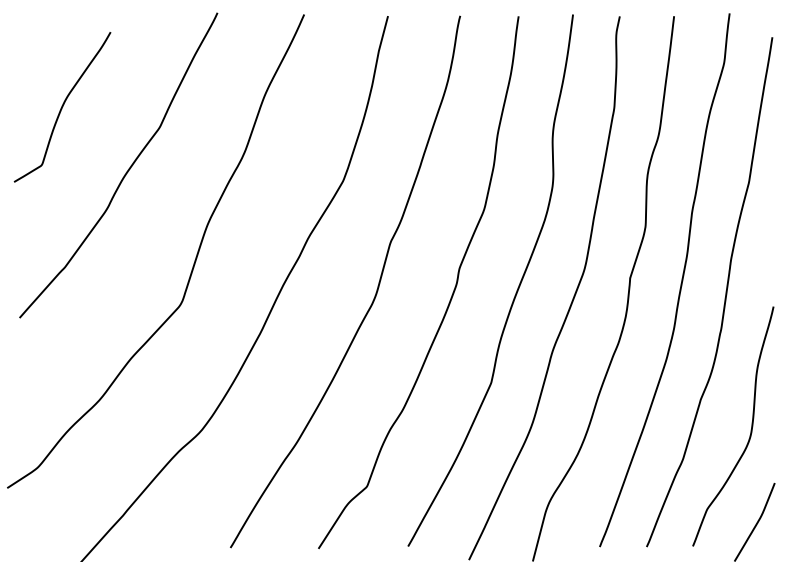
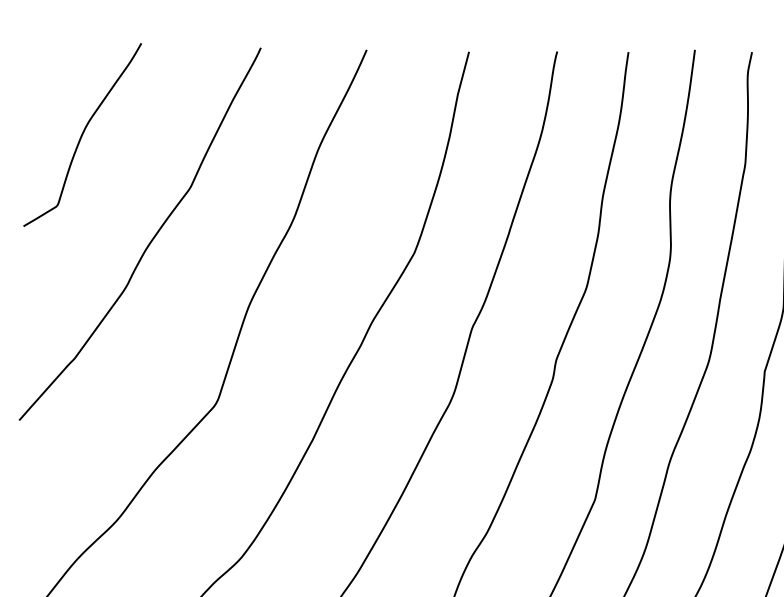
curve: (62, 107) -> (82, 135), moved

